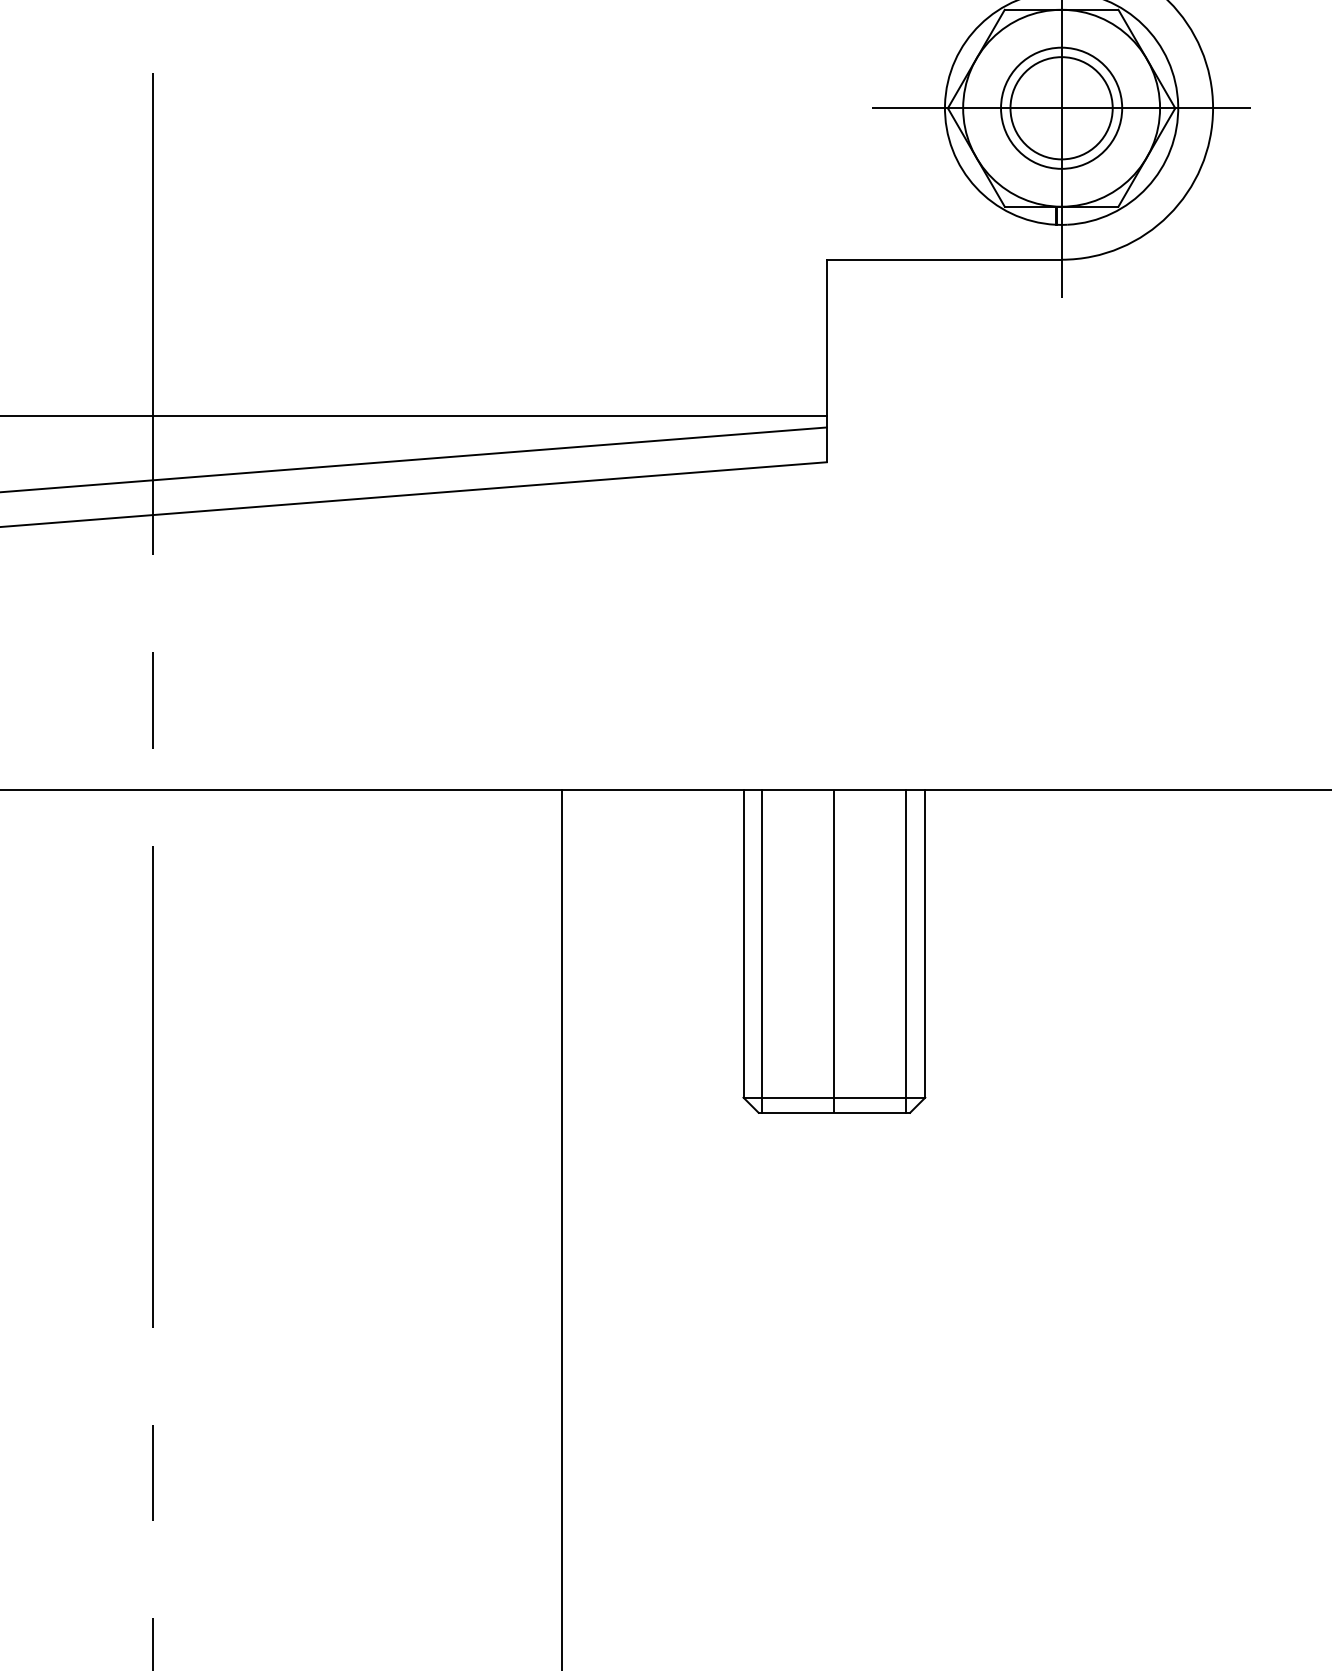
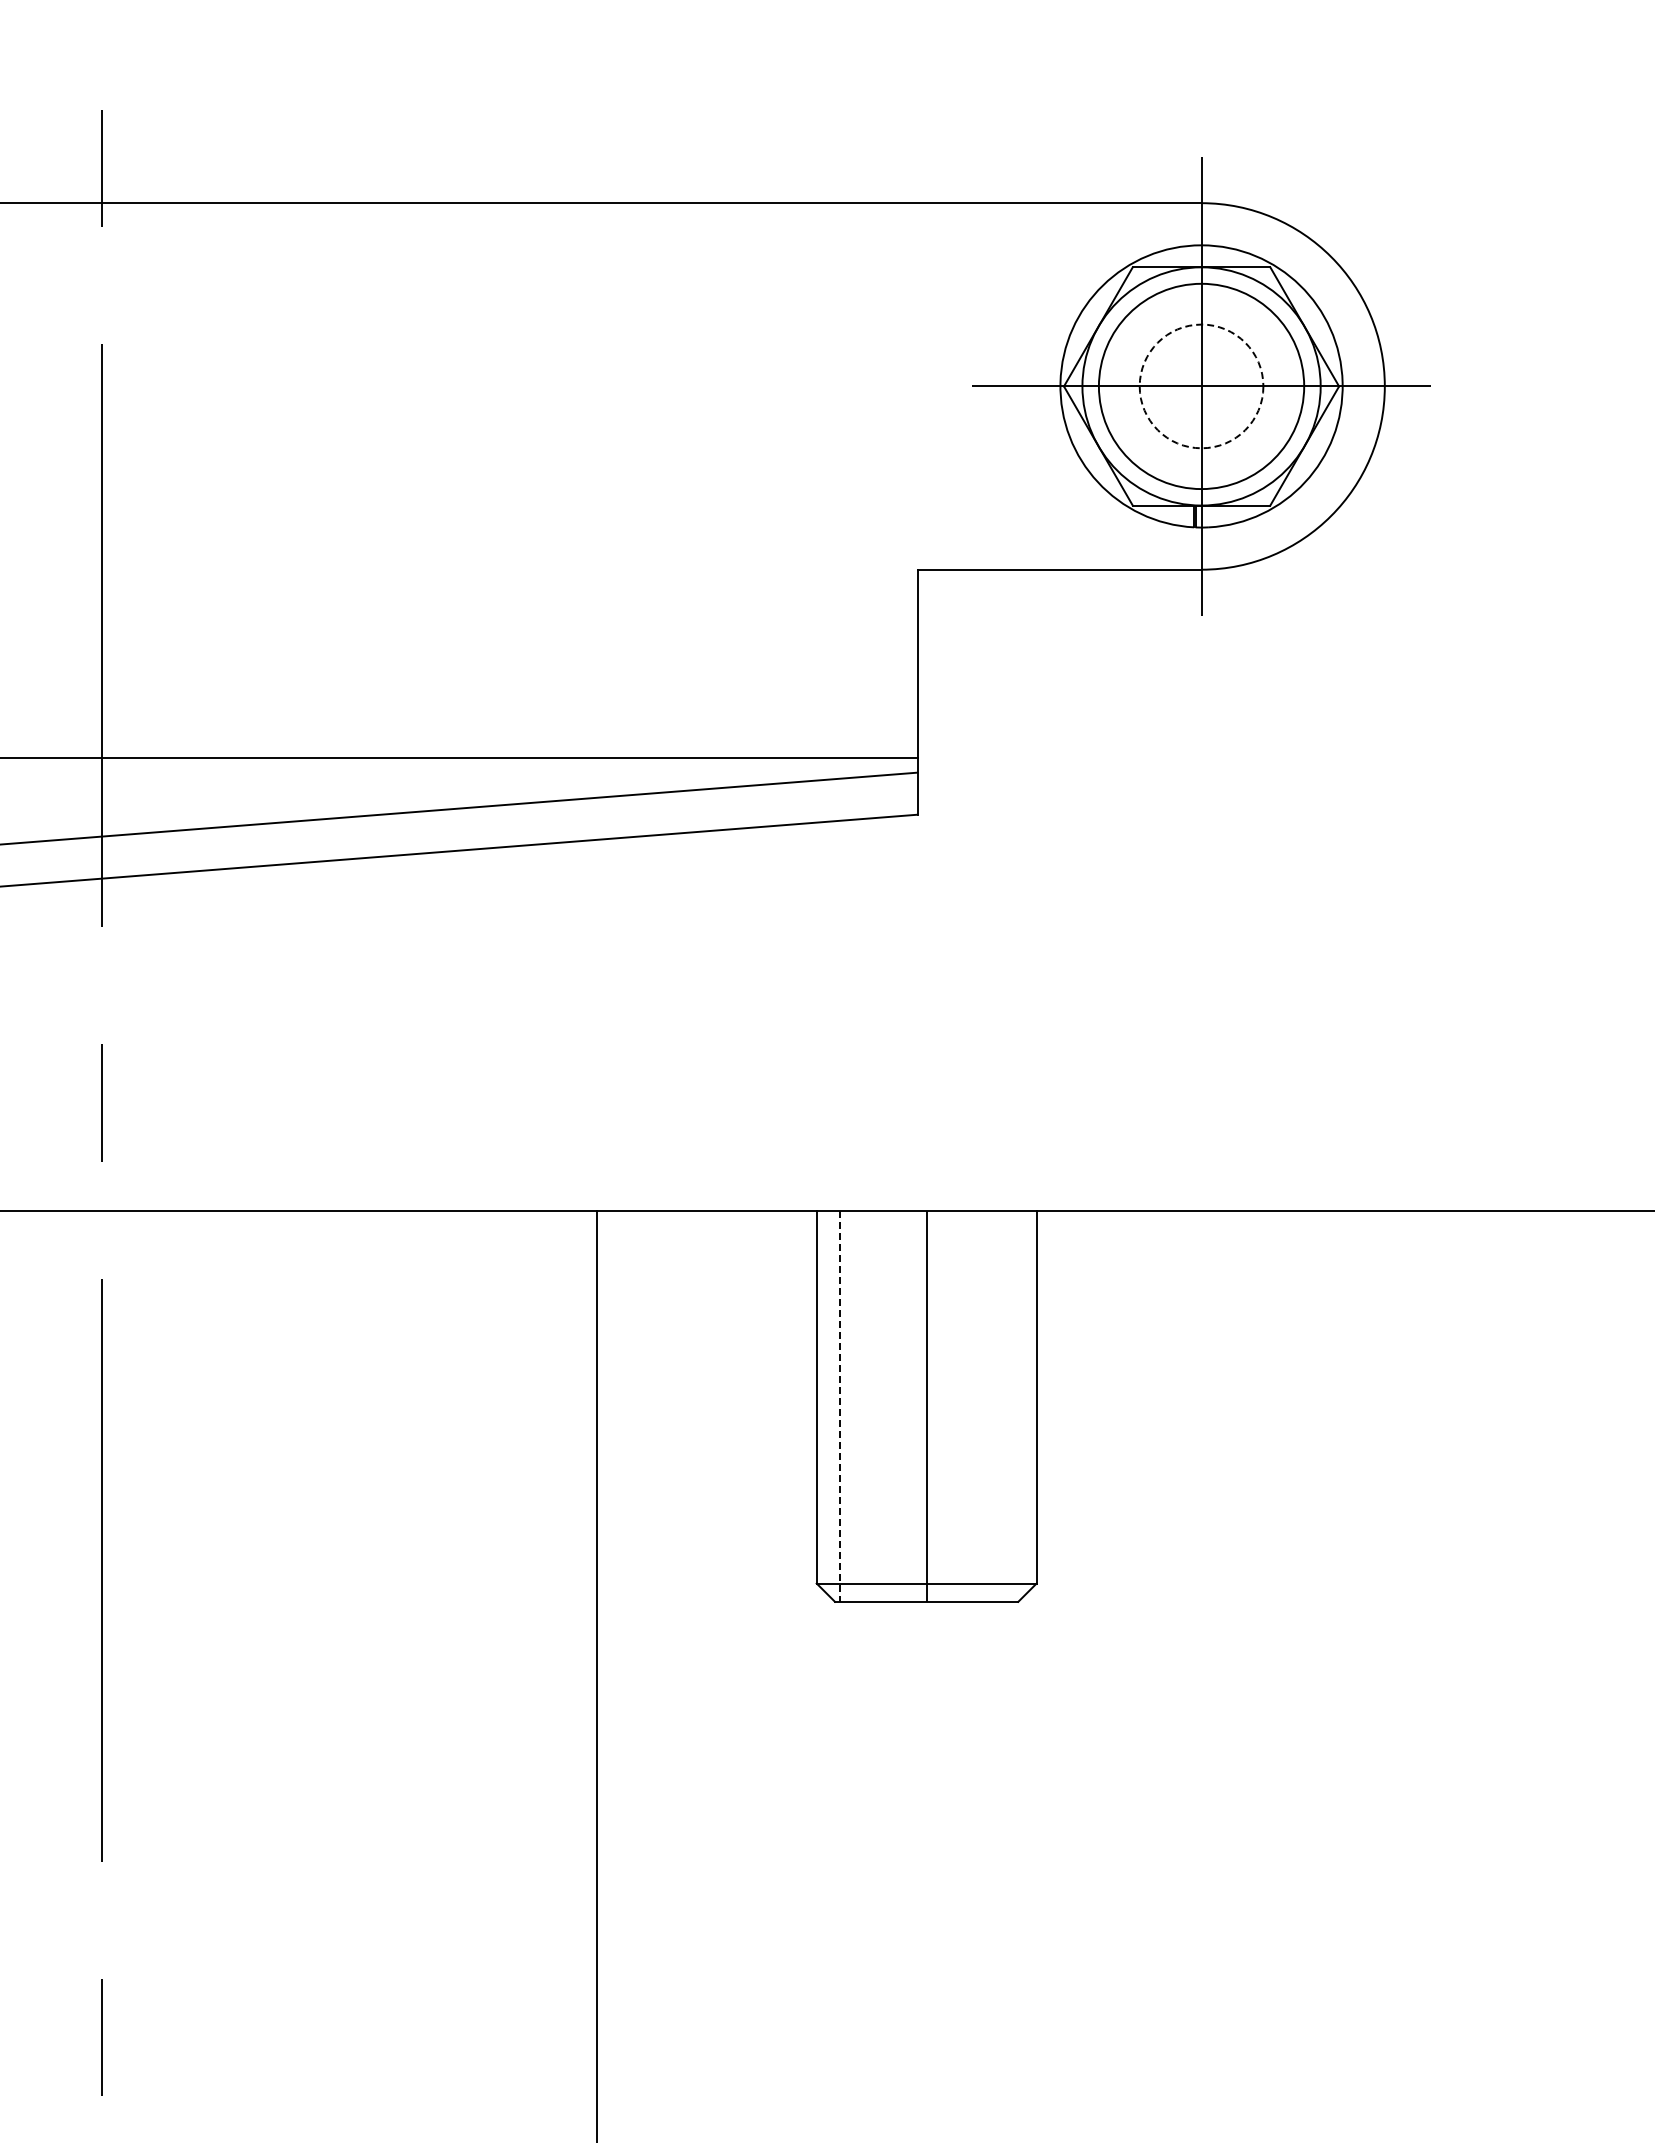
circle: (1061, 108) -> (1201, 386), size x1.4
circle: (1061, 108) -> (1201, 386), solid -> dashed
line: (906, 951) -> (1013, 1406), removed
line: (762, 952) -> (839, 1407), solid -> dashed

